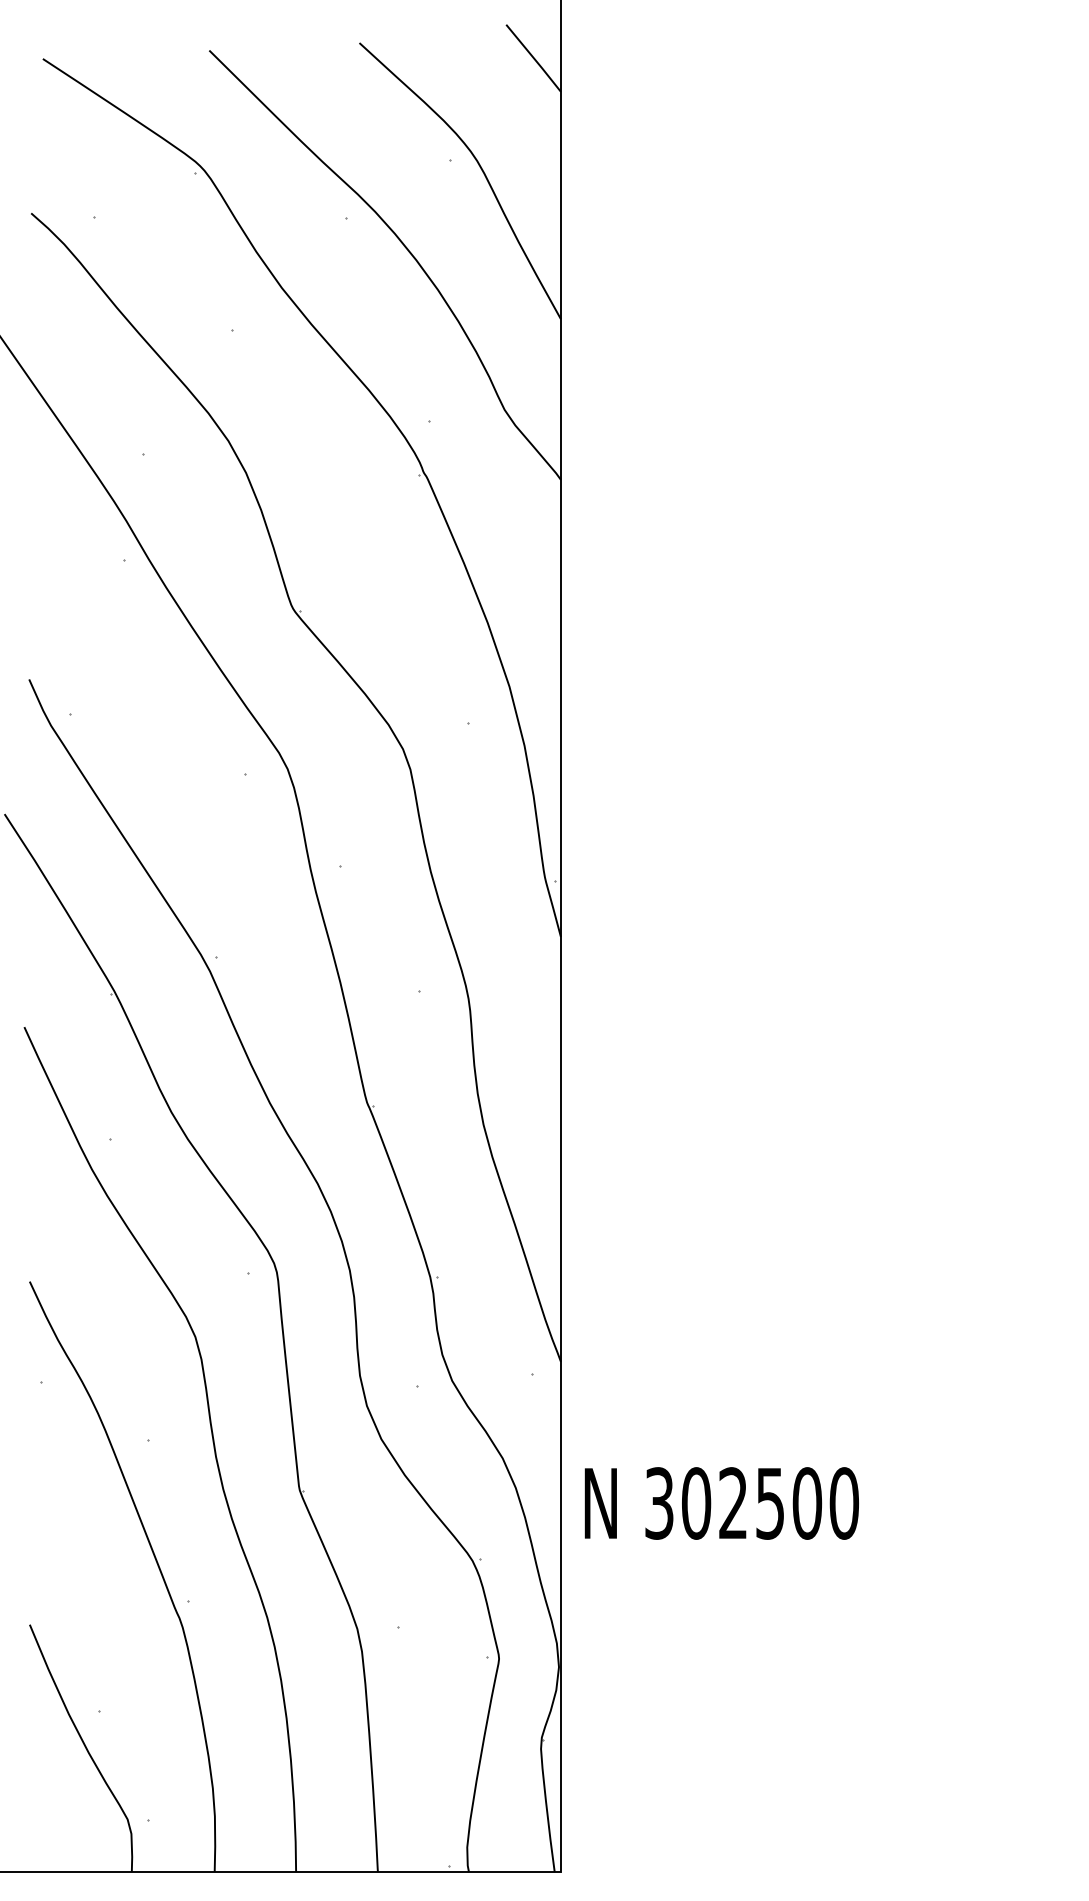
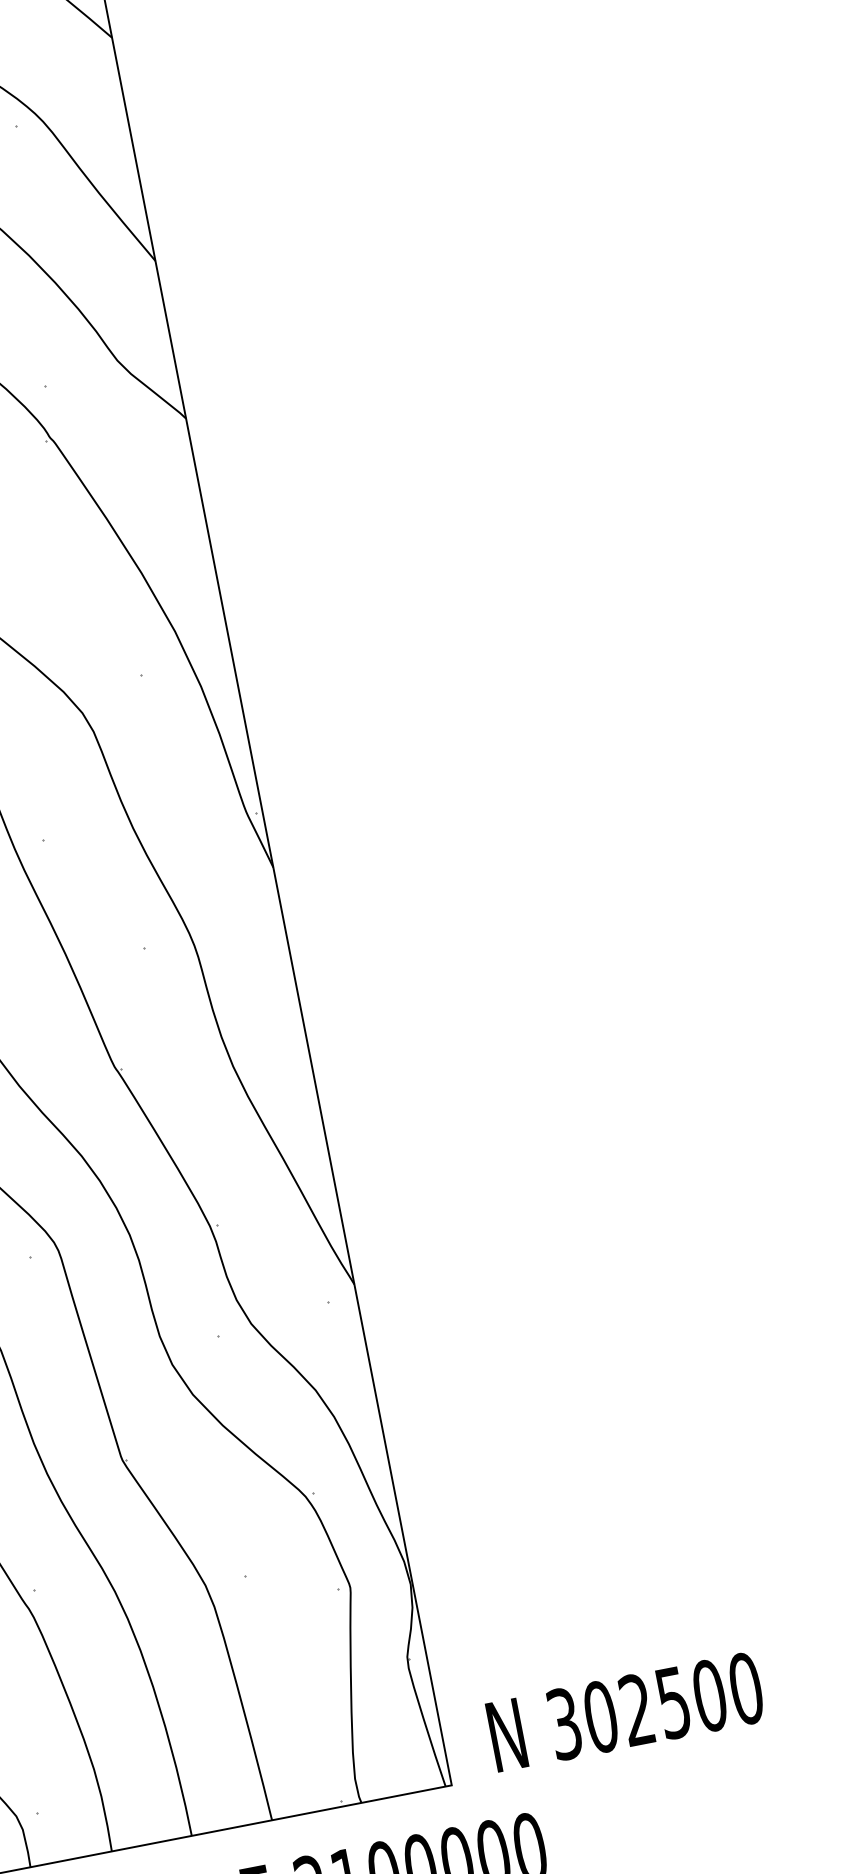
text: (721, 1503) -> (625, 1712), moved

